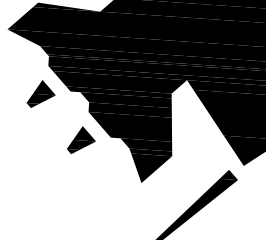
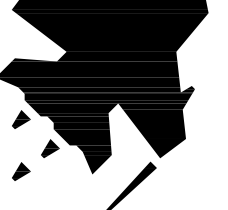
part: (36, 171) -> (21, 171), added

